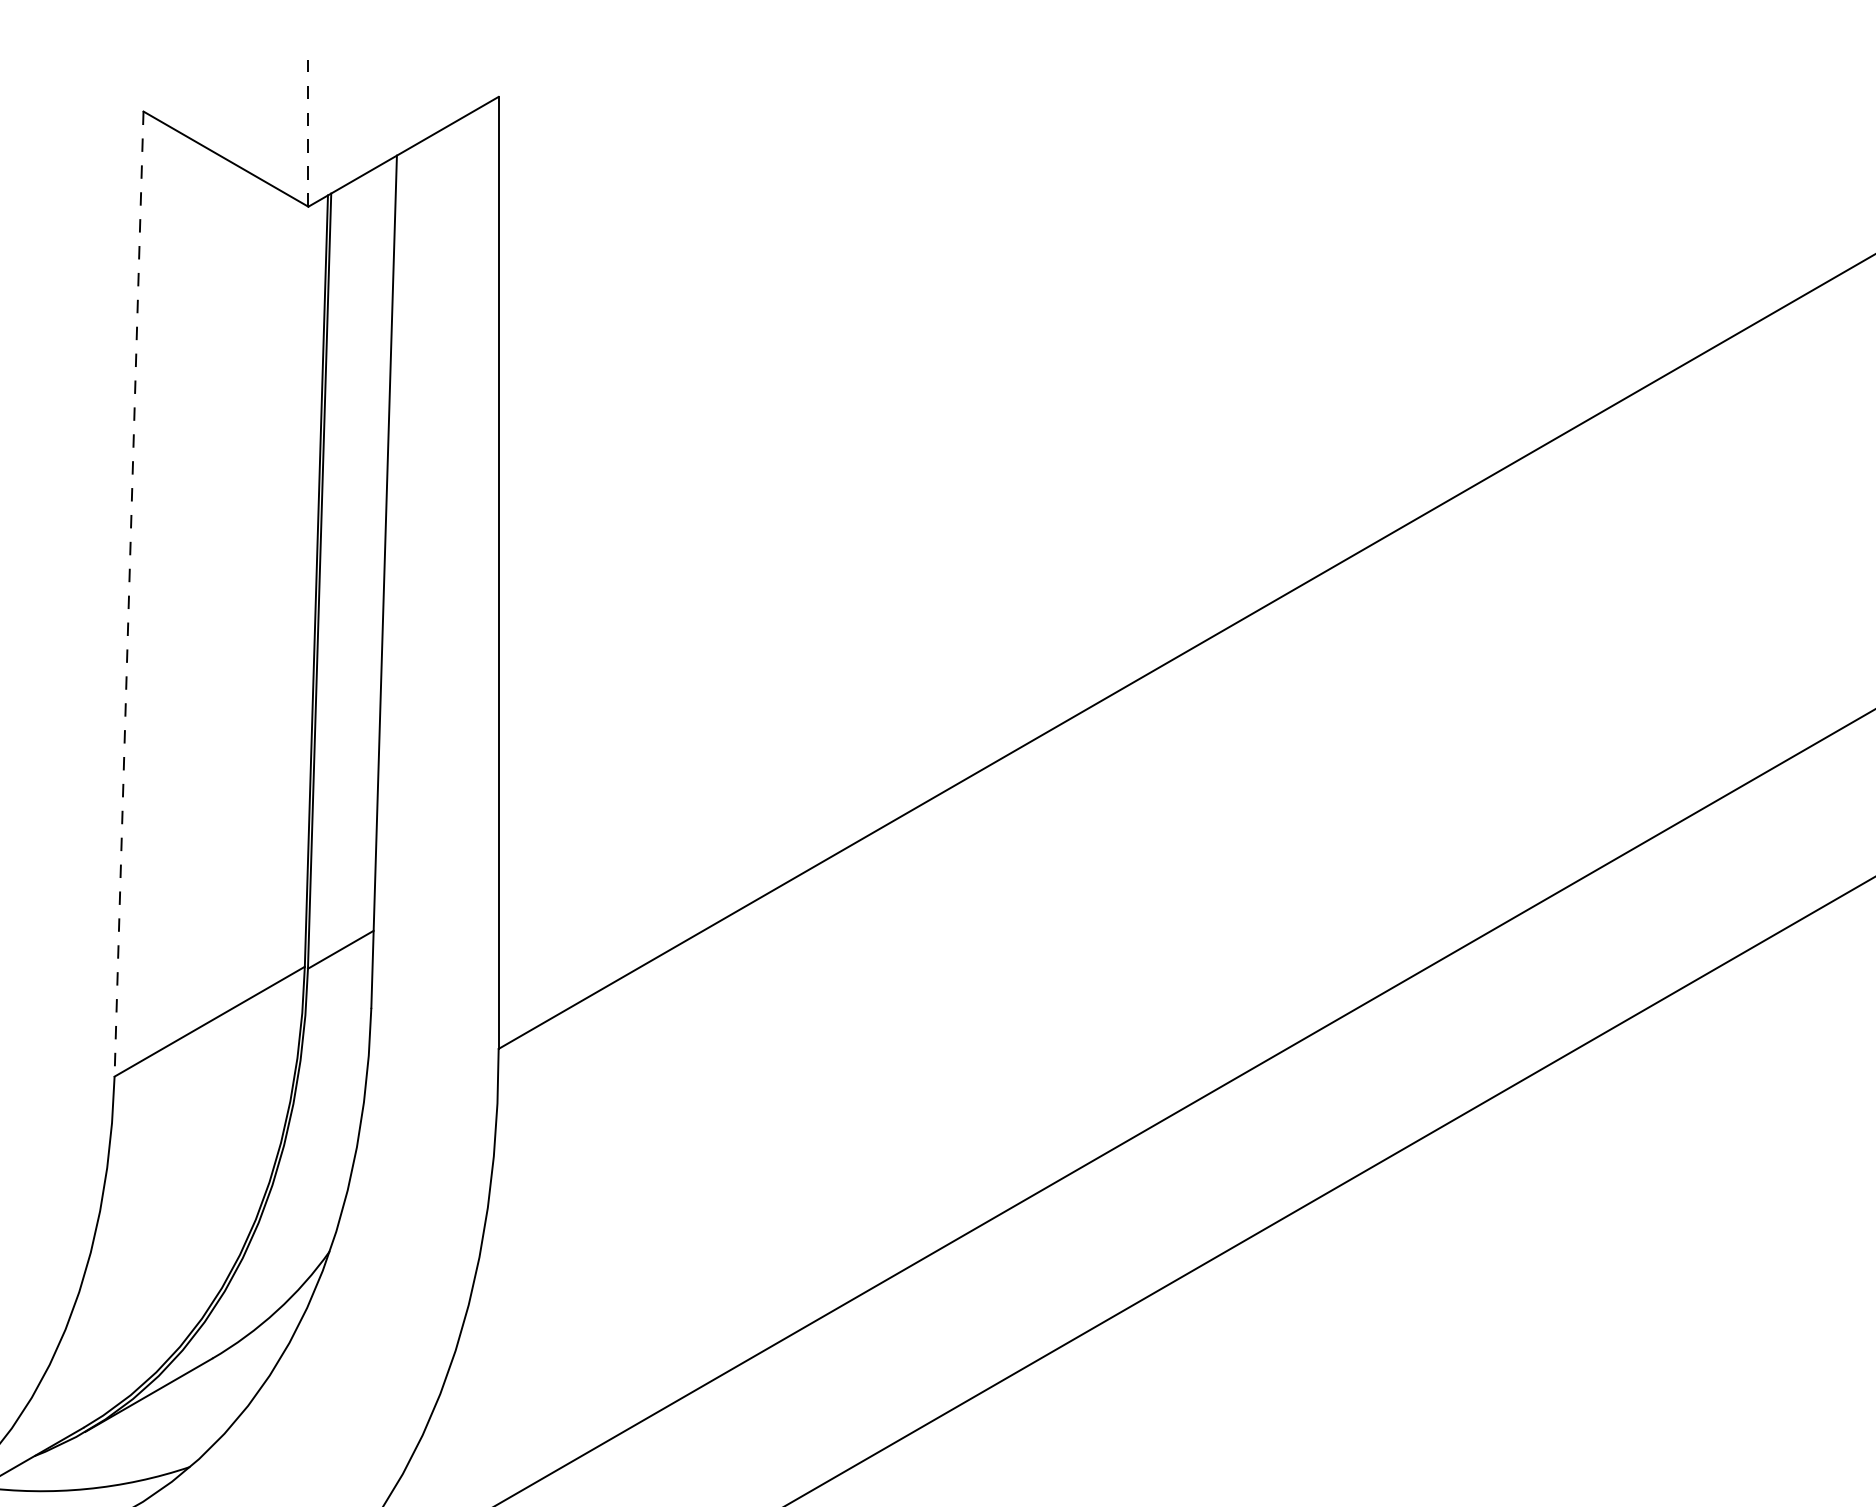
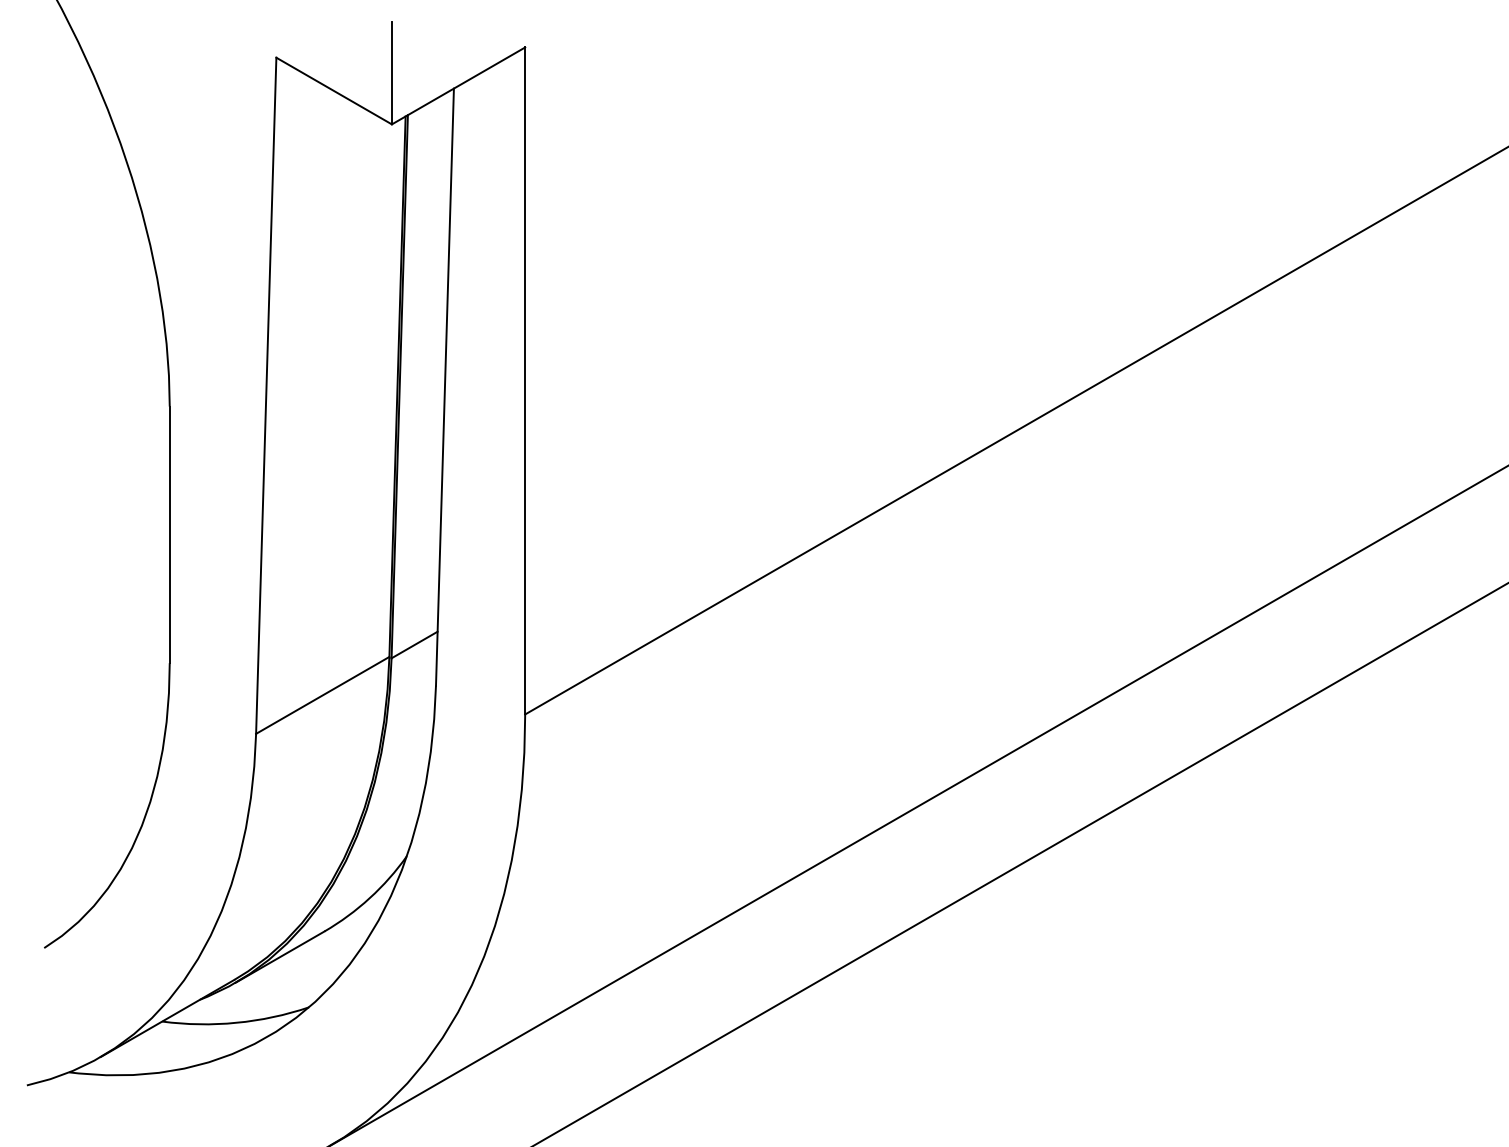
line: (307, 132) -> (391, 72), dashed -> solid
line: (129, 595) -> (266, 396), dashed -> solid

